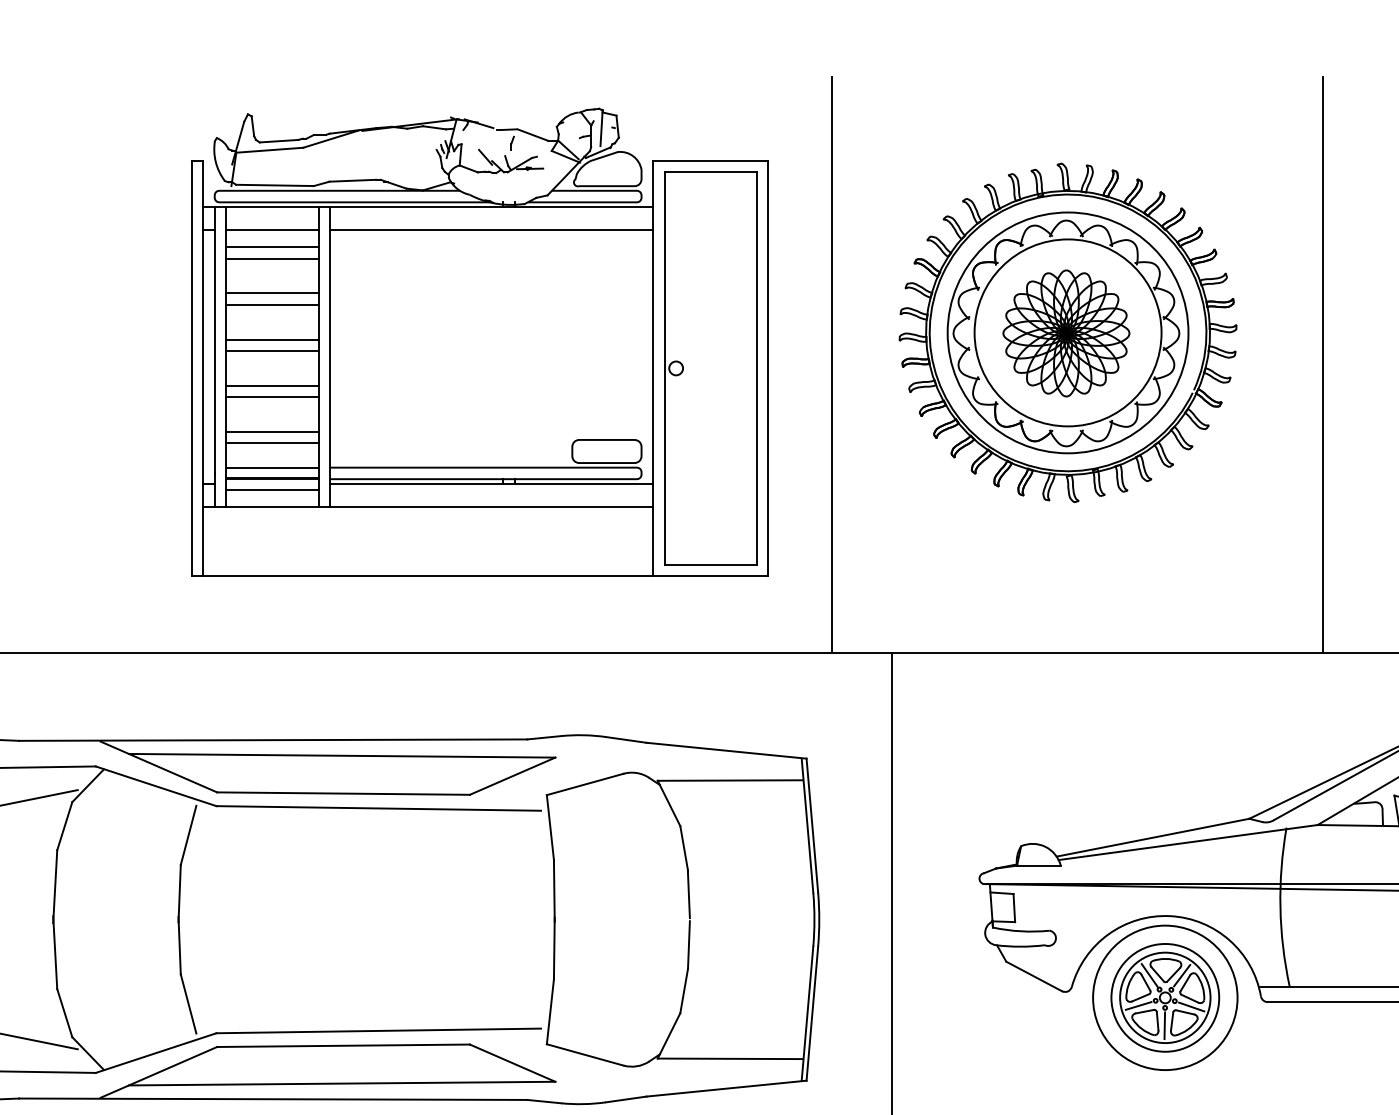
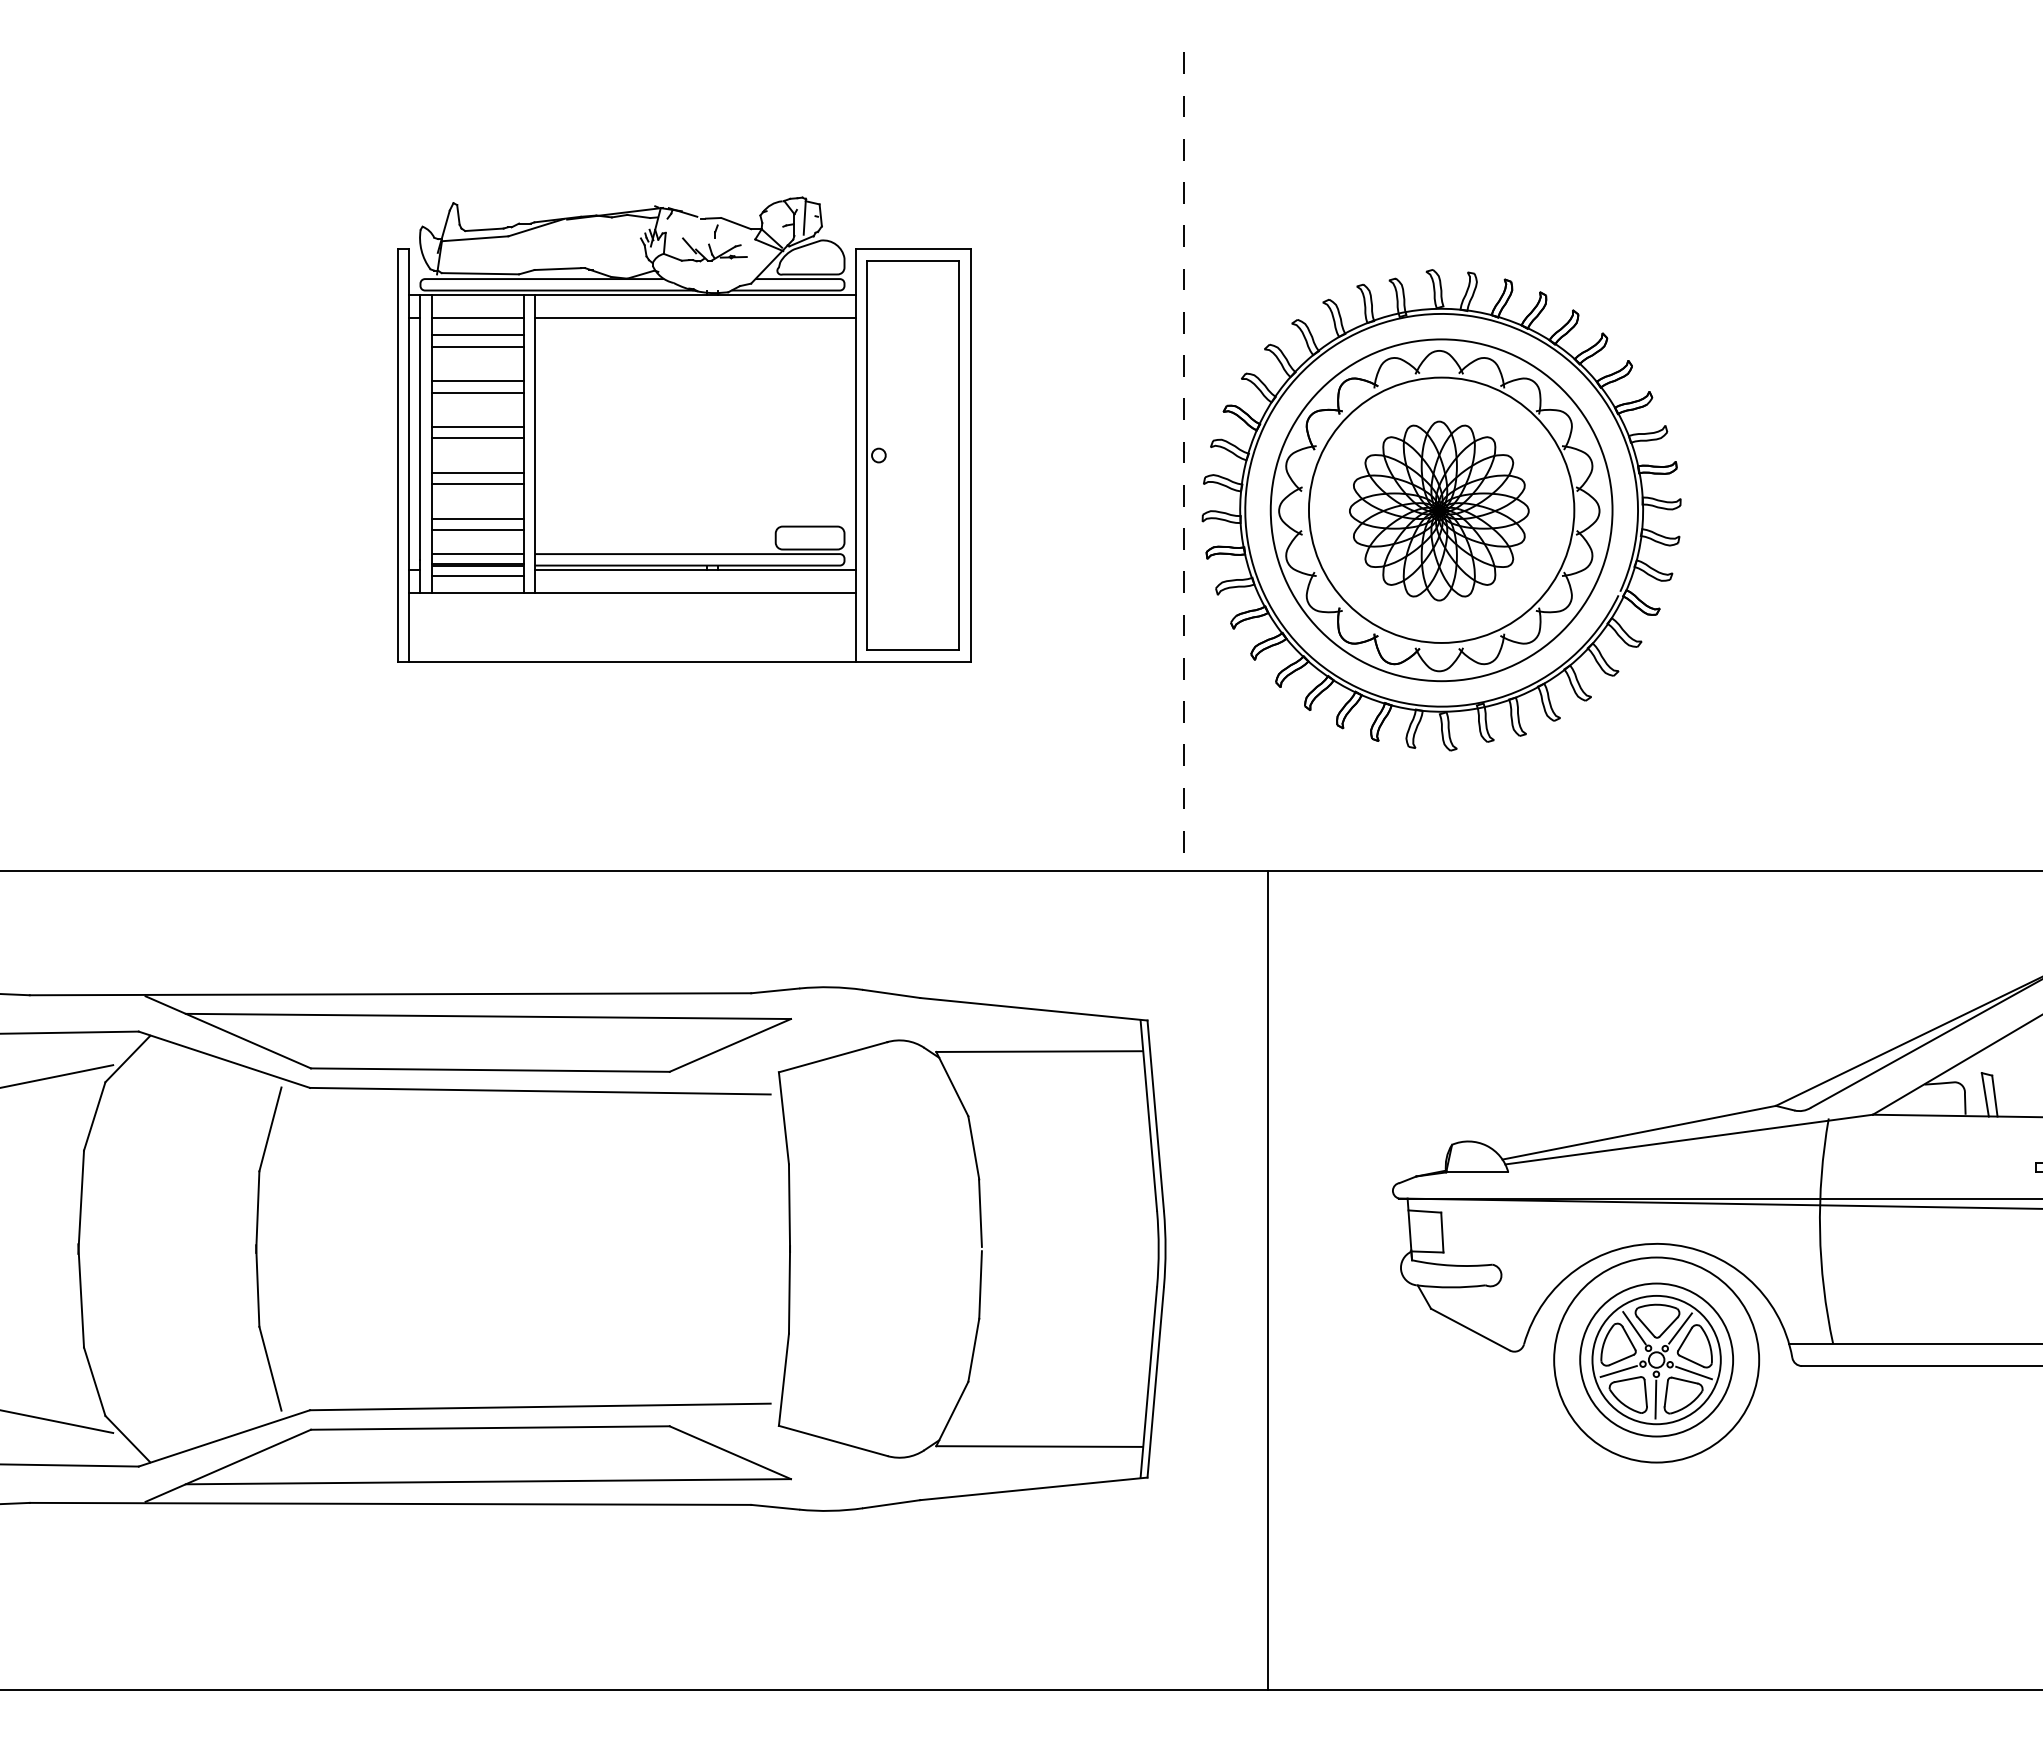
part: (1067, 333) -> (1441, 510), moved
part: (479, 342) -> (683, 429), size x0.7
line: (1323, 364) -> (1880, 461), removed
line: (831, 365) -> (1183, 462), solid -> dashed

